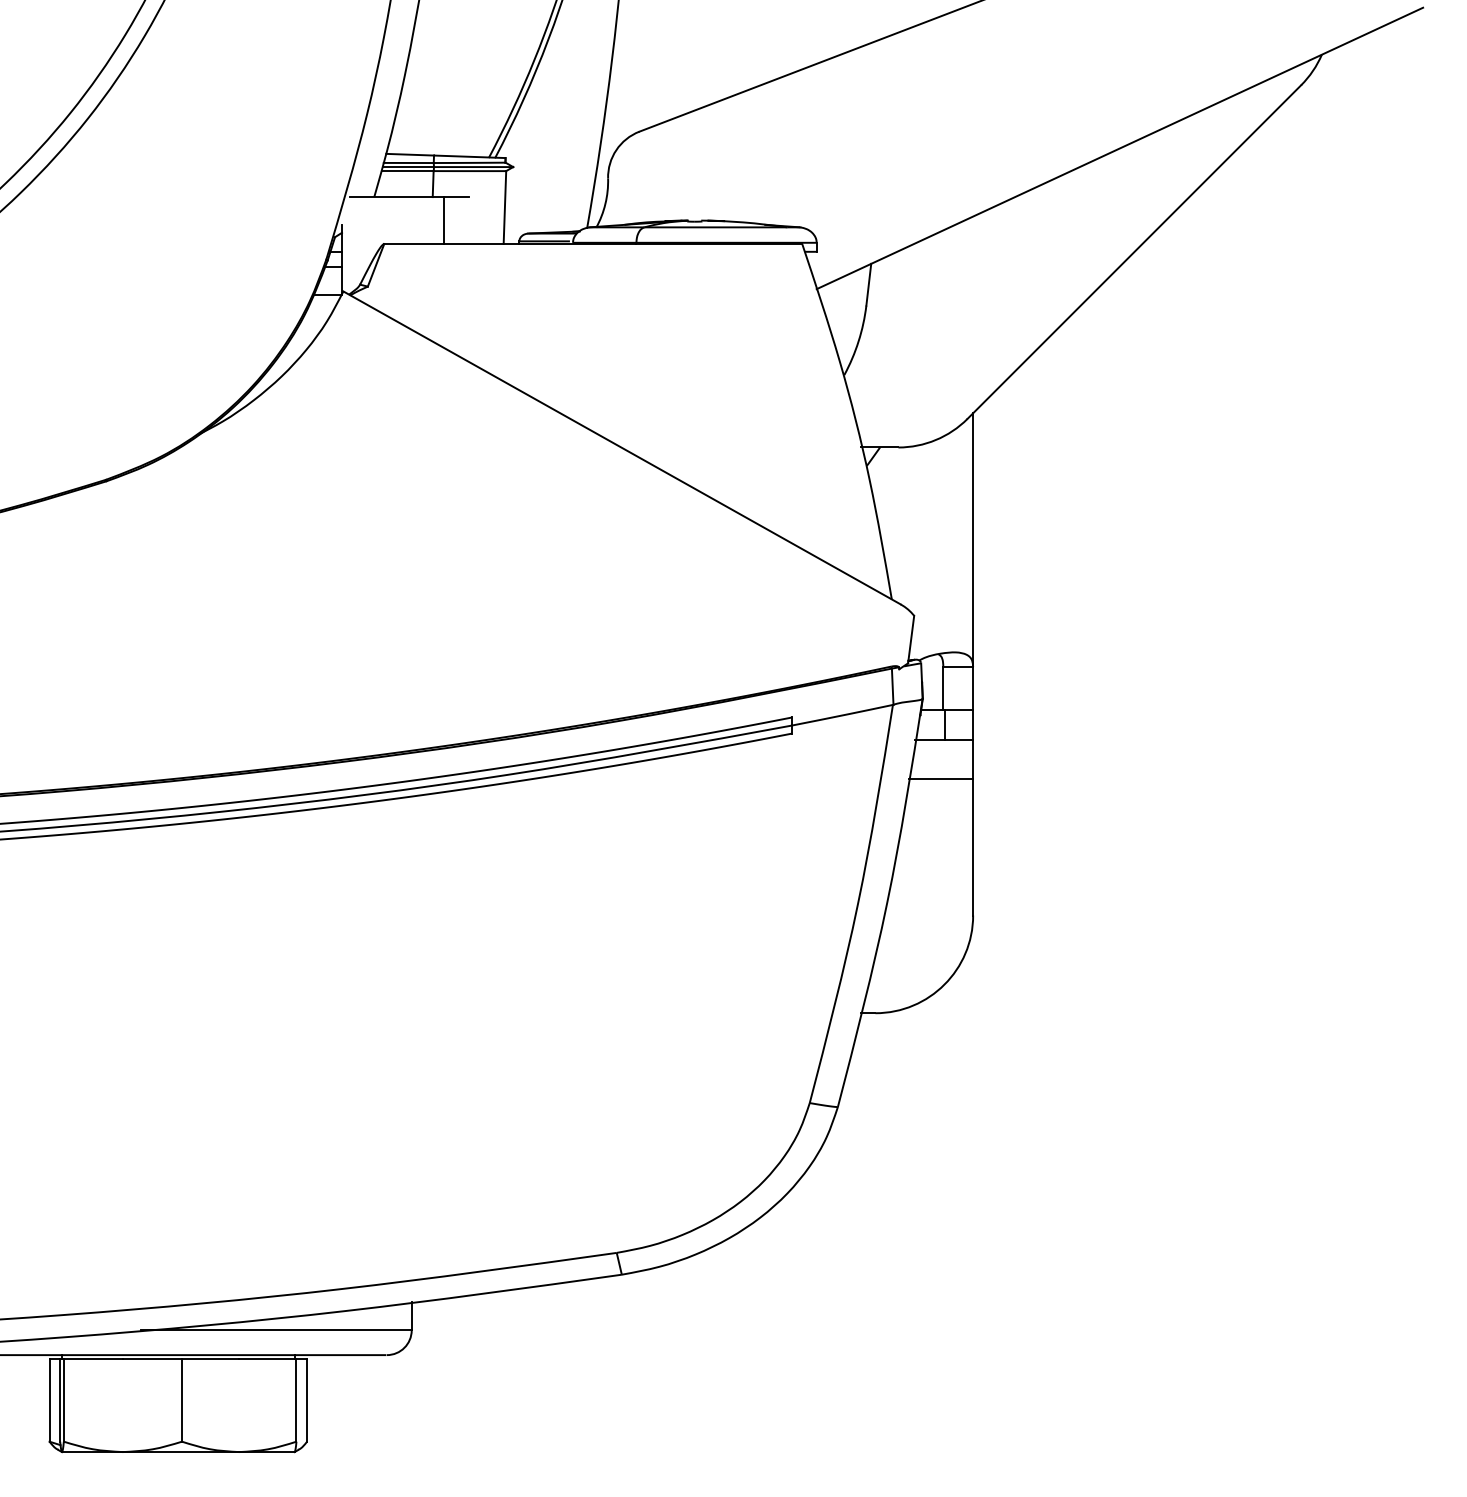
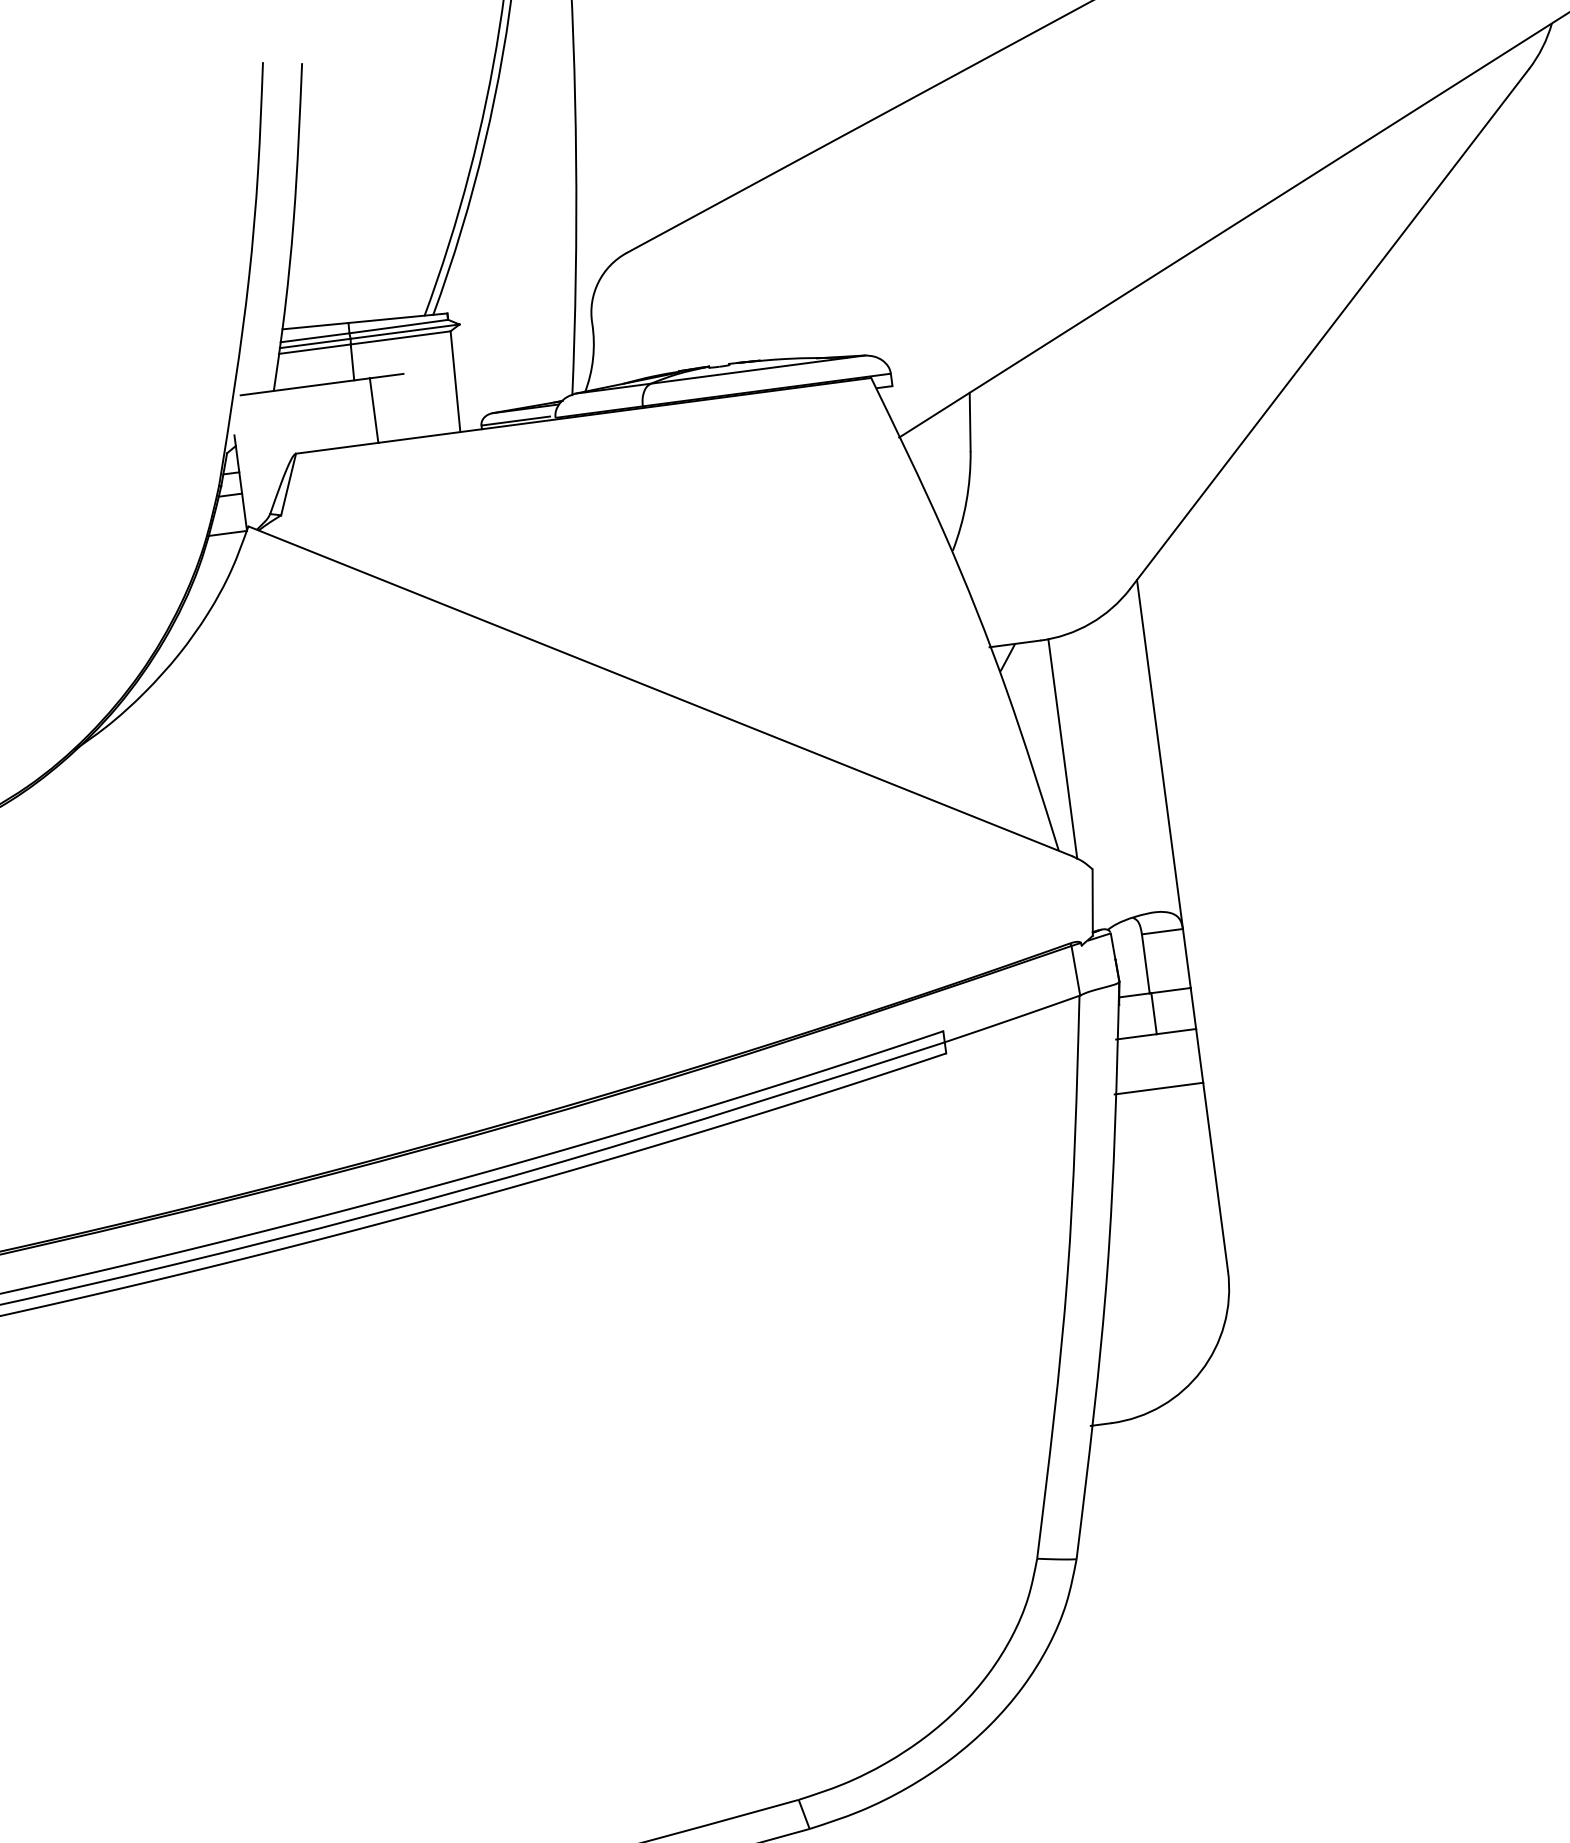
line: (904, 526) -> (1063, 748), added

